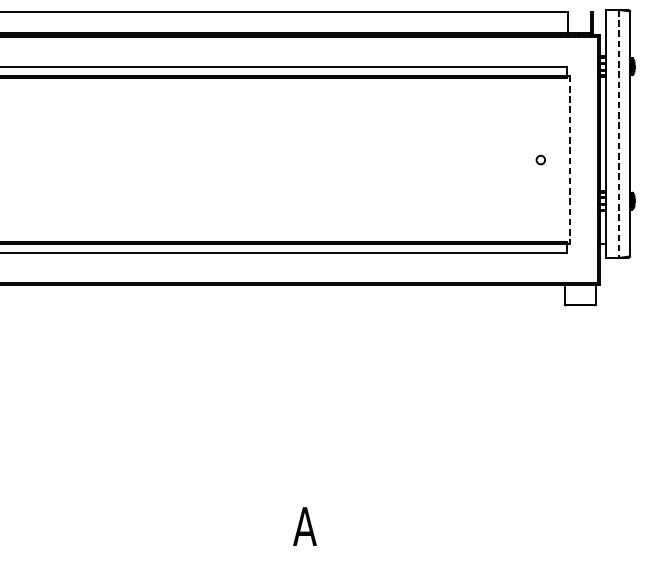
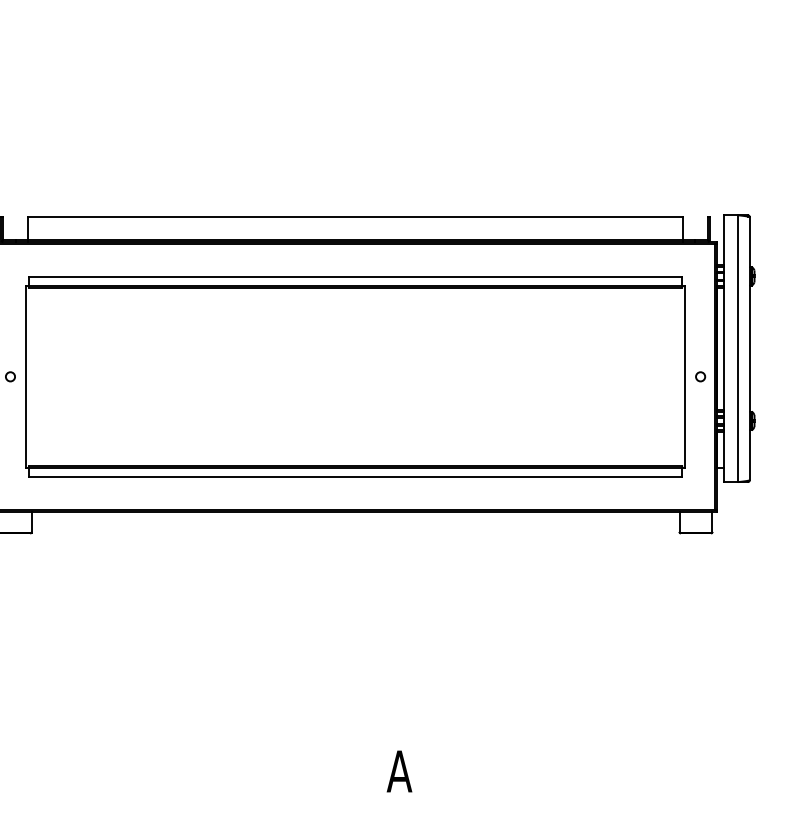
line: (619, 134) -> (738, 349), dashed -> solid
circle: (540, 159) -> (700, 376), moved
line: (569, 159) -> (684, 376), dashed -> solid

